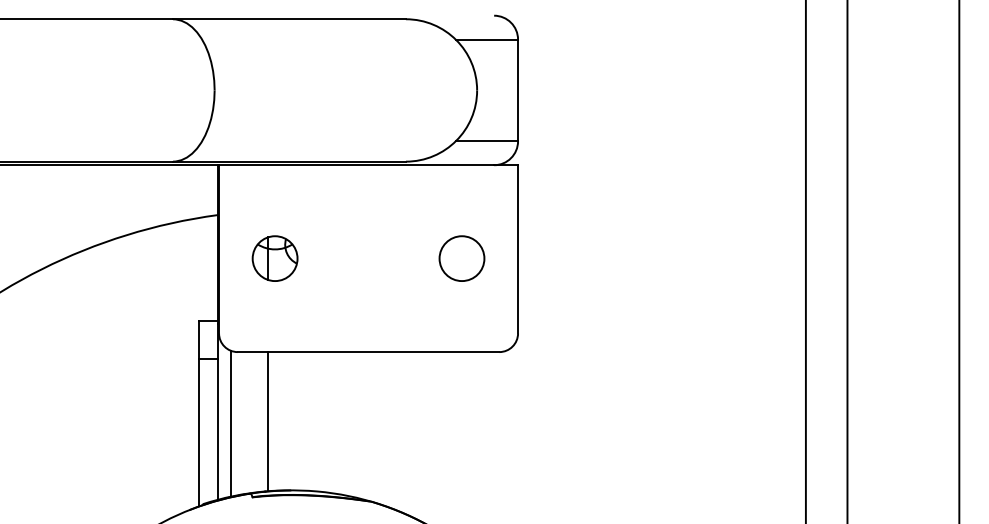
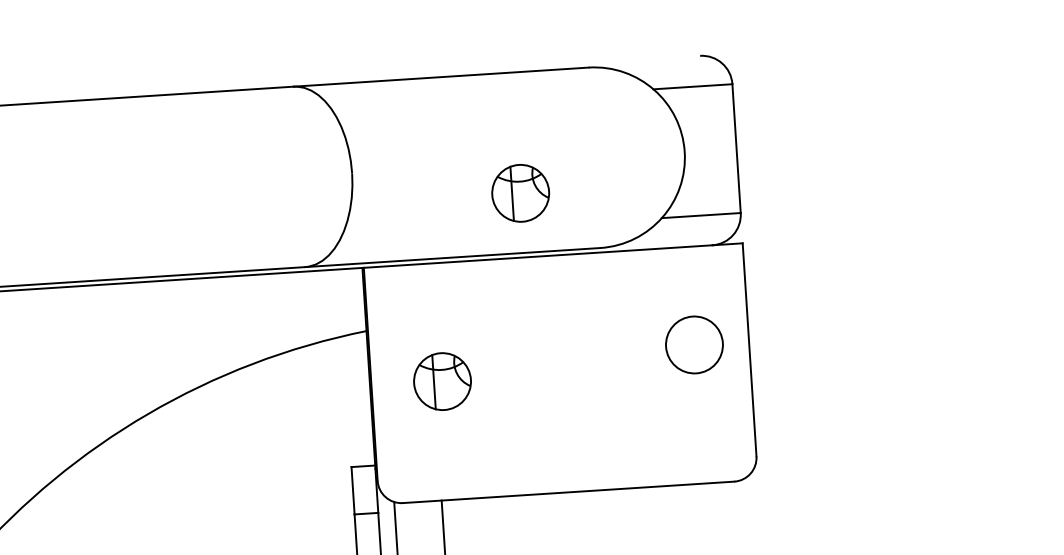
part: (345, 114) -> (519, 193), added
circle: (461, 258) -> (693, 344), moved

